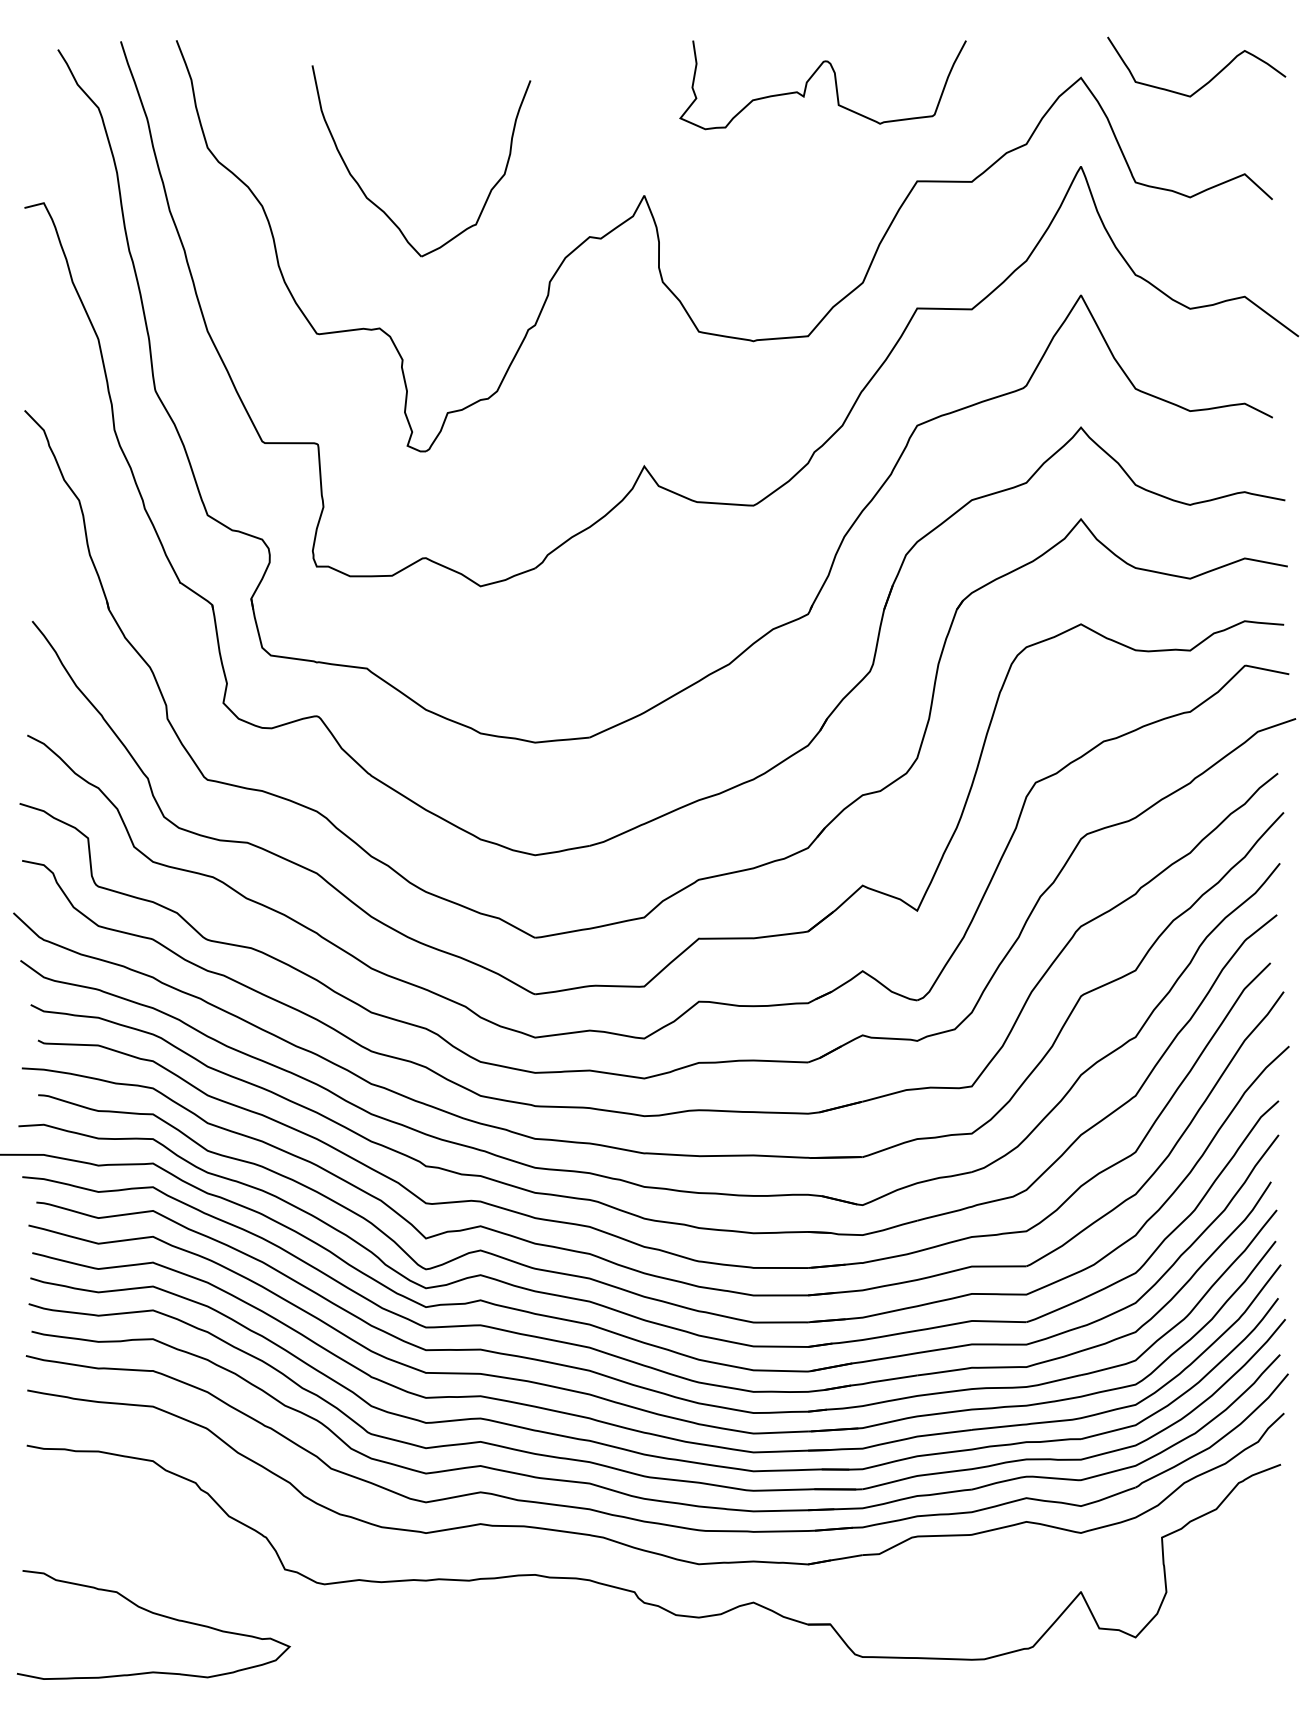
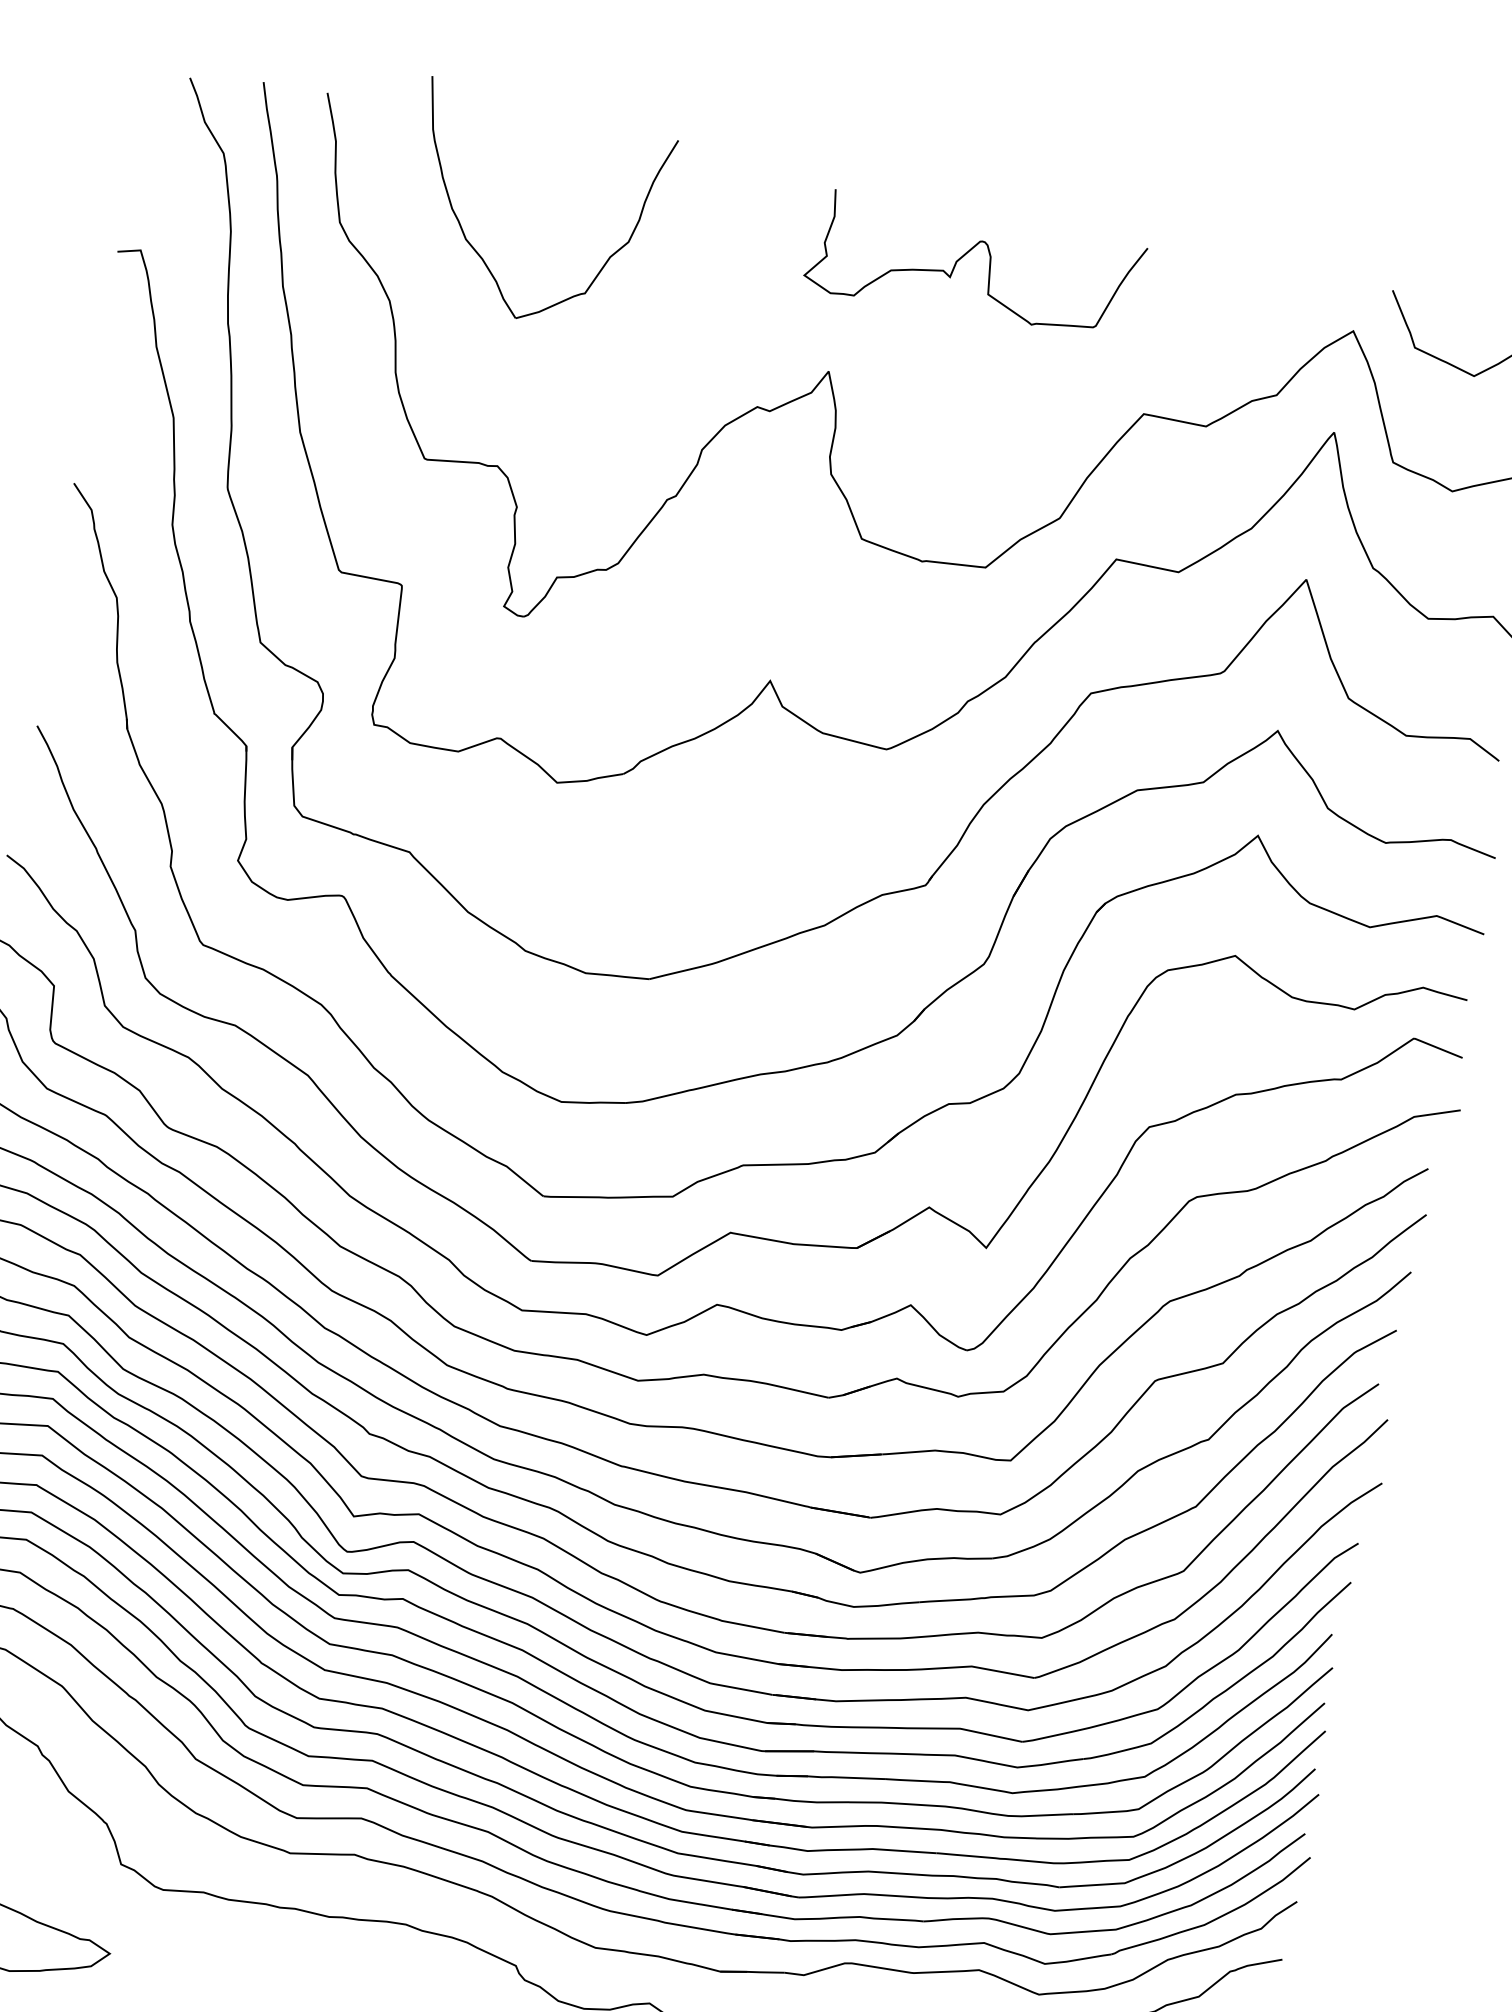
curve: (812, 77) -> (964, 257), moved
part: (381, 208) -> (480, 254), moved

